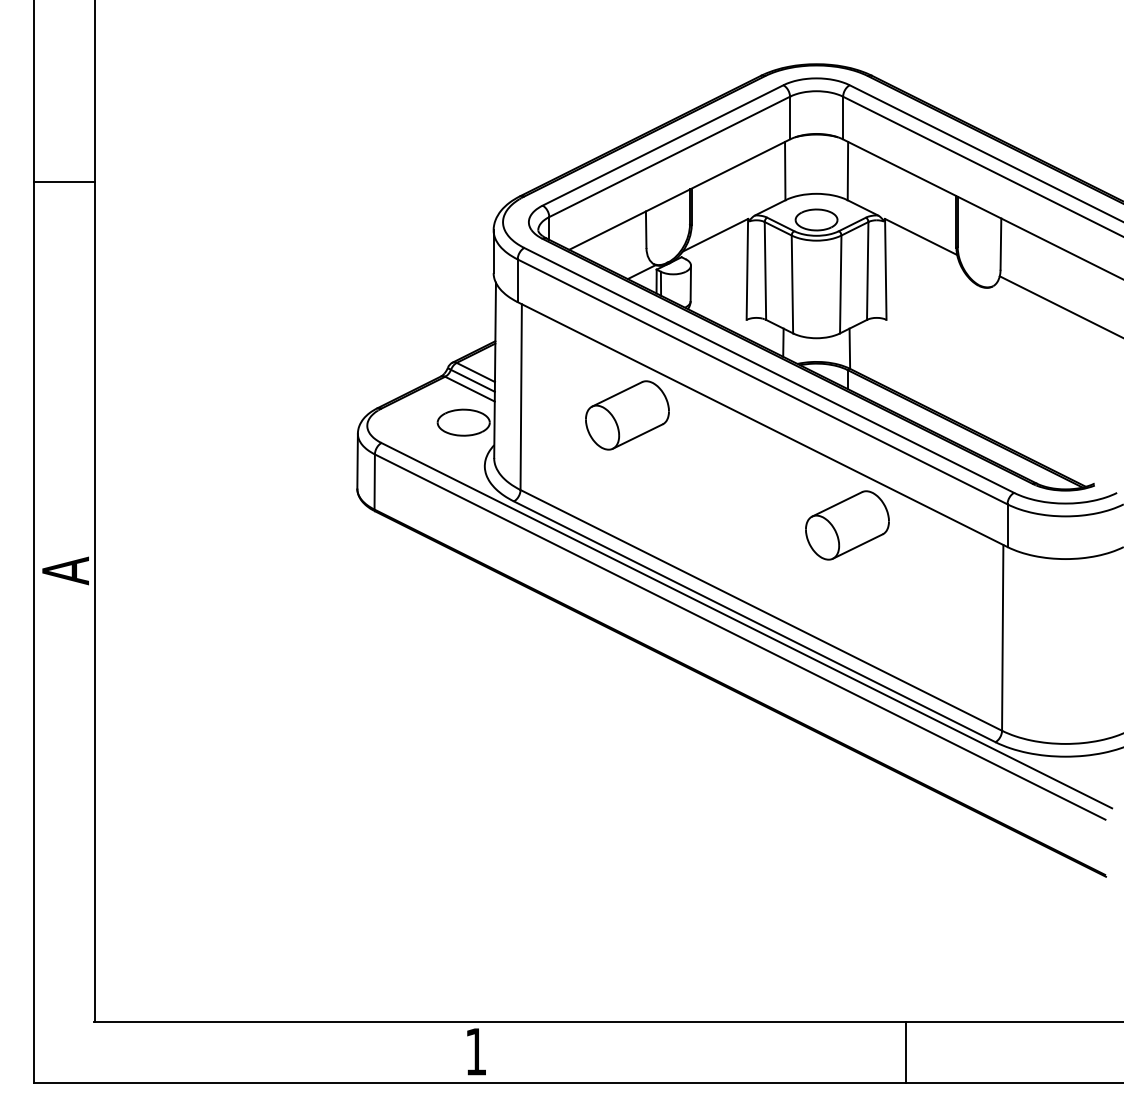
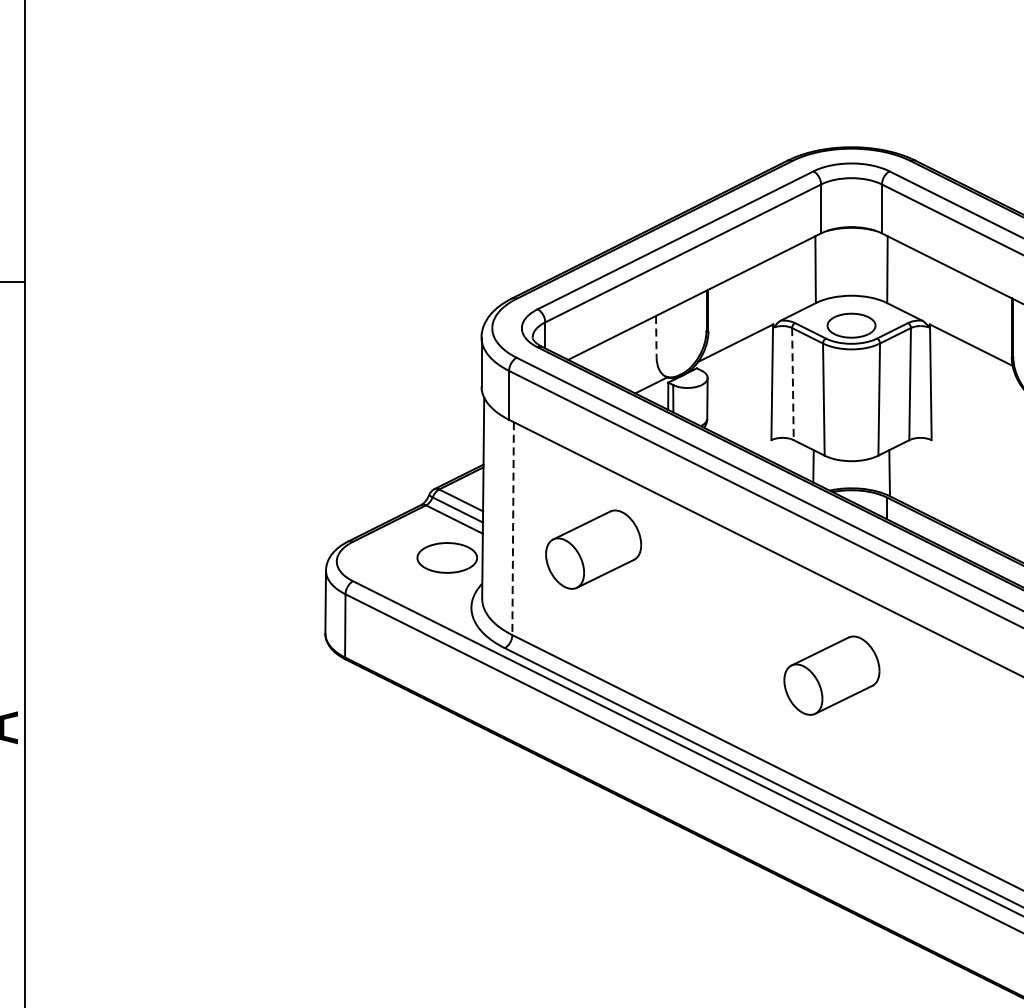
line: (646, 230) -> (656, 337), solid -> dashed
line: (765, 270) -> (793, 383), solid -> dashed
line: (521, 397) -> (513, 529), solid -> dashed
part: (627, 415) -> (593, 549), moved
part: (847, 525) -> (831, 675), moved

